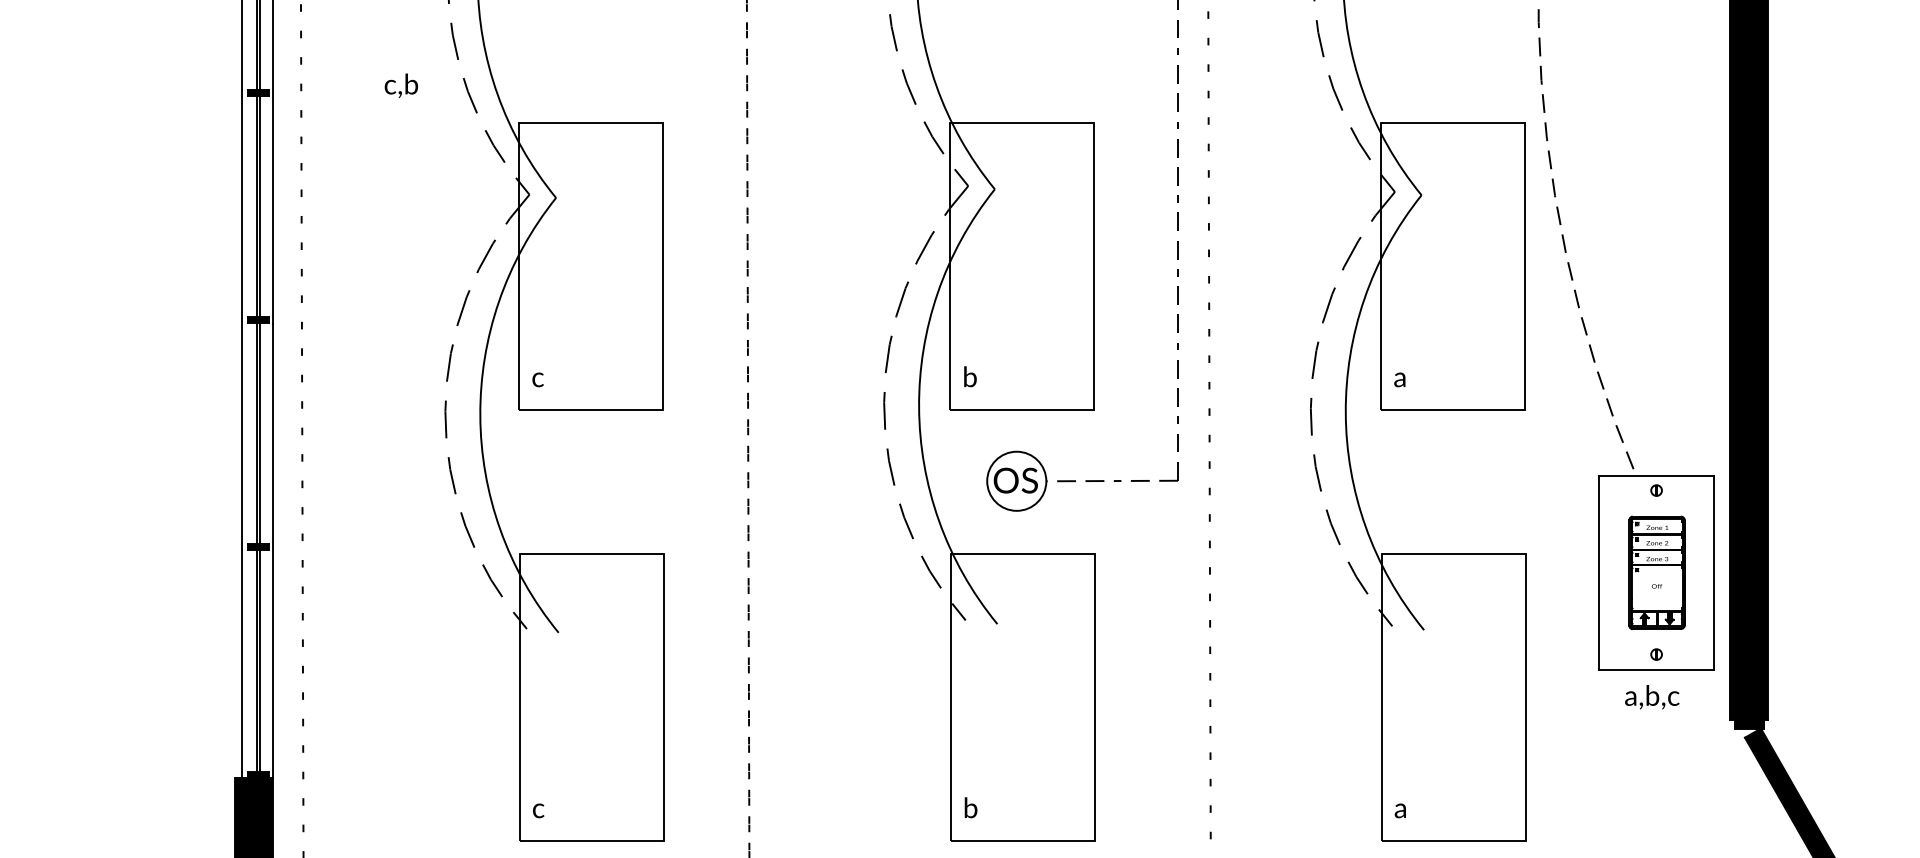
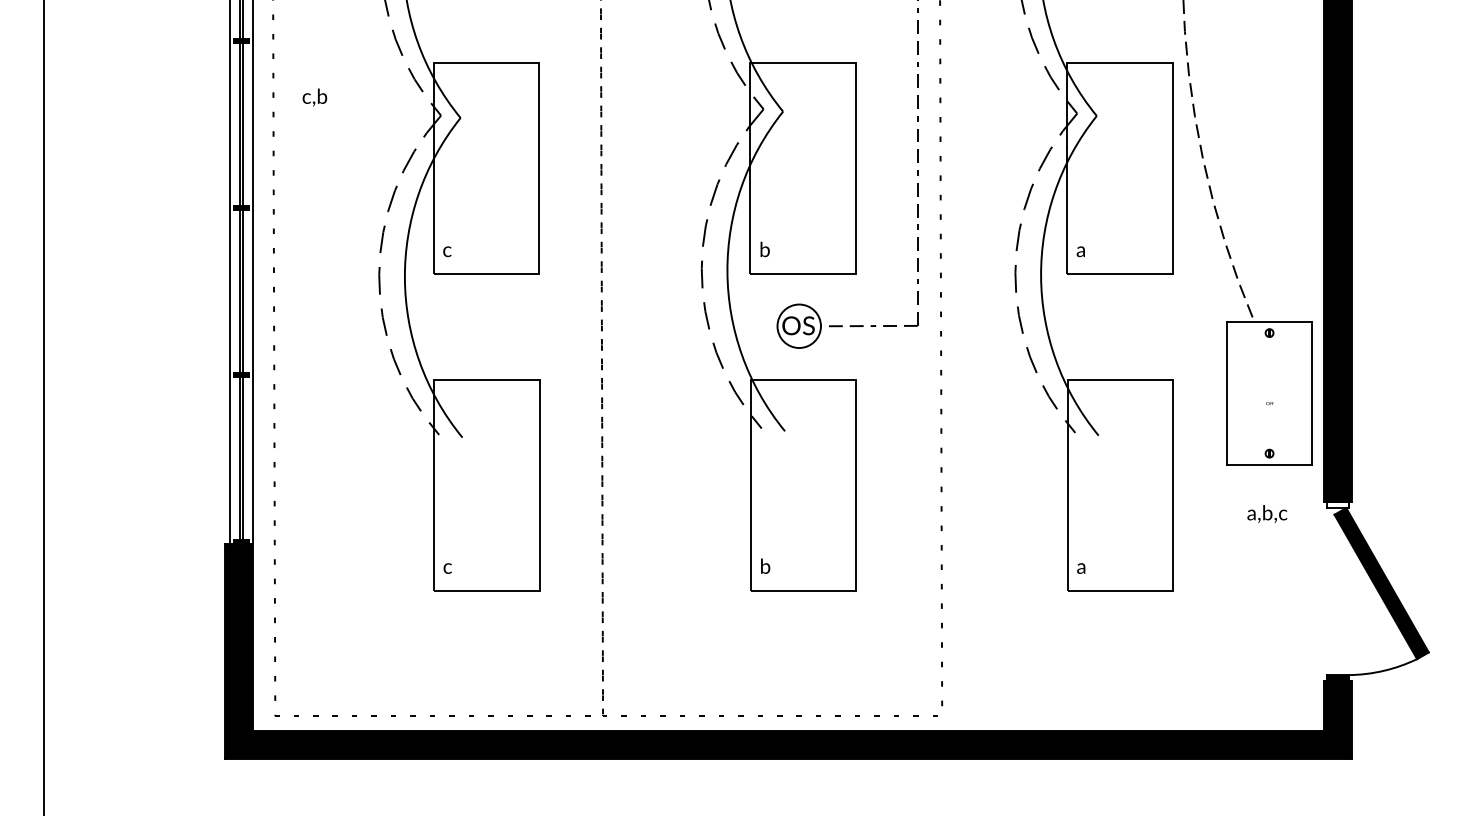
text: (400, 85) -> (314, 97), moved
part: (1656, 572) -> (1269, 393), removed
text: (1652, 696) -> (1267, 513), moved
fill: (1749, 725) -> (1337, 505), removed

